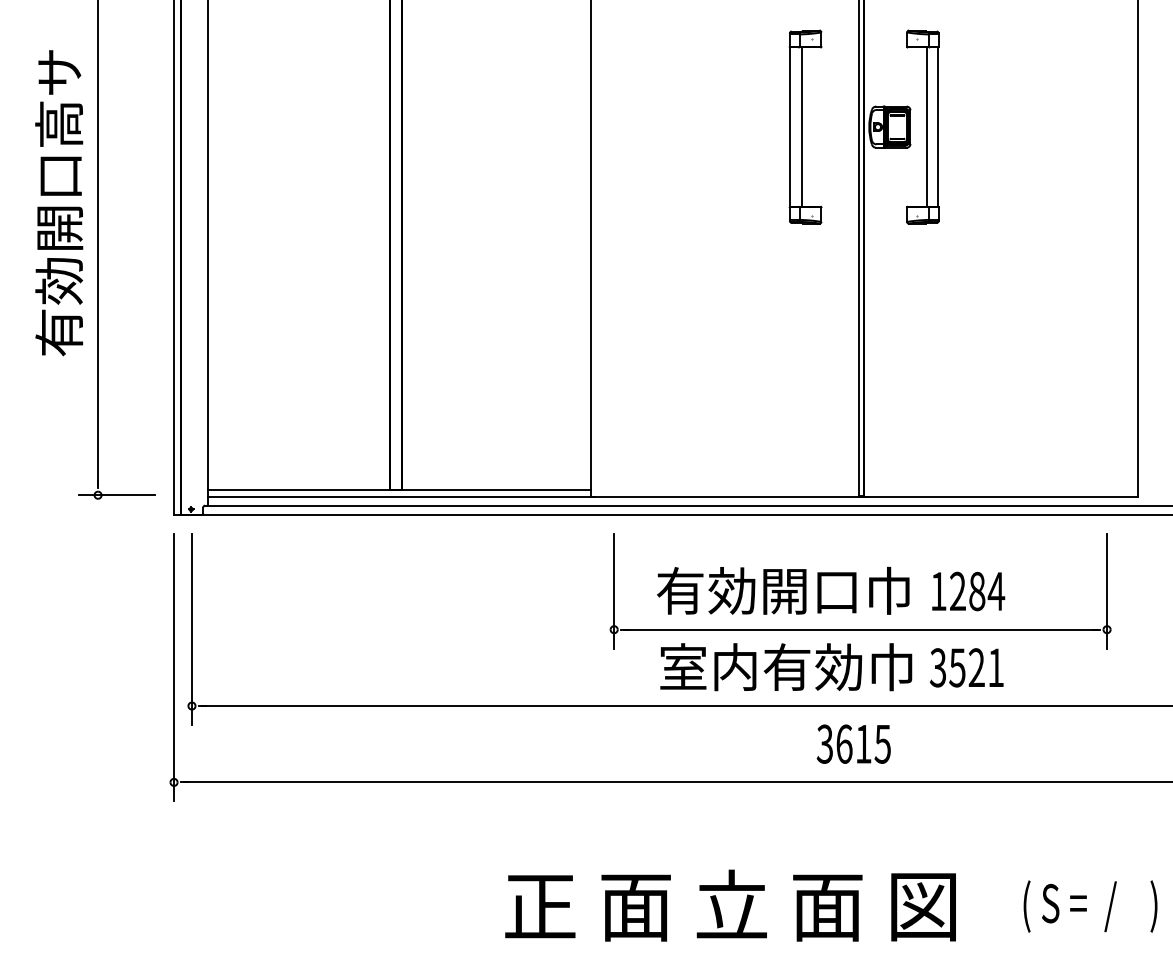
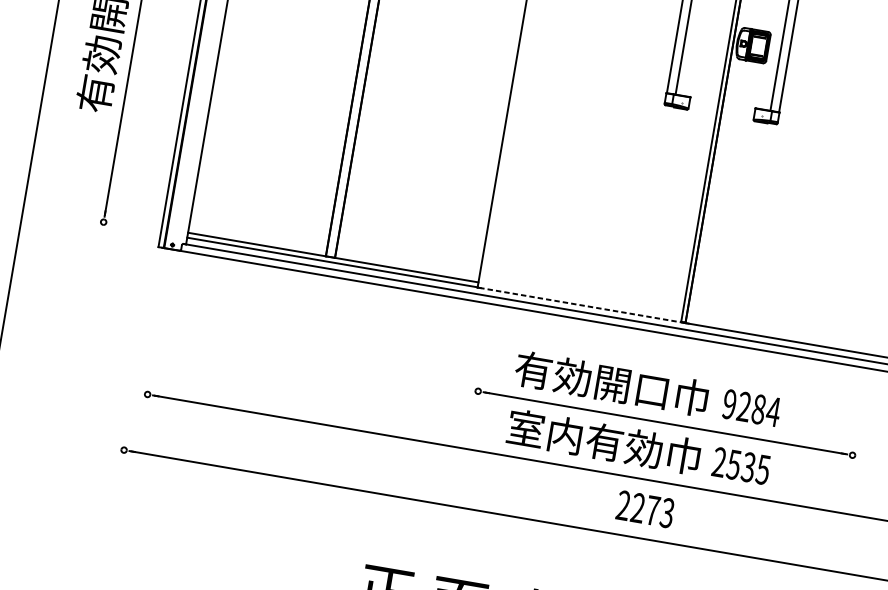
line: (116, 495) -> (117, 224), removed
line: (726, 497) -> (580, 305), solid -> dashed
line: (614, 591) -> (483, 362), removed
text: (938, 591) -> (729, 404), 1284 -> 9284
line: (1107, 591) -> (857, 426), removed
line: (191, 629) -> (157, 336), removed
line: (174, 667) -> (139, 362), removed
text: (966, 667) -> (740, 465), 3521 -> 2535
text: (853, 743) -> (645, 508), 3615 -> 2273

